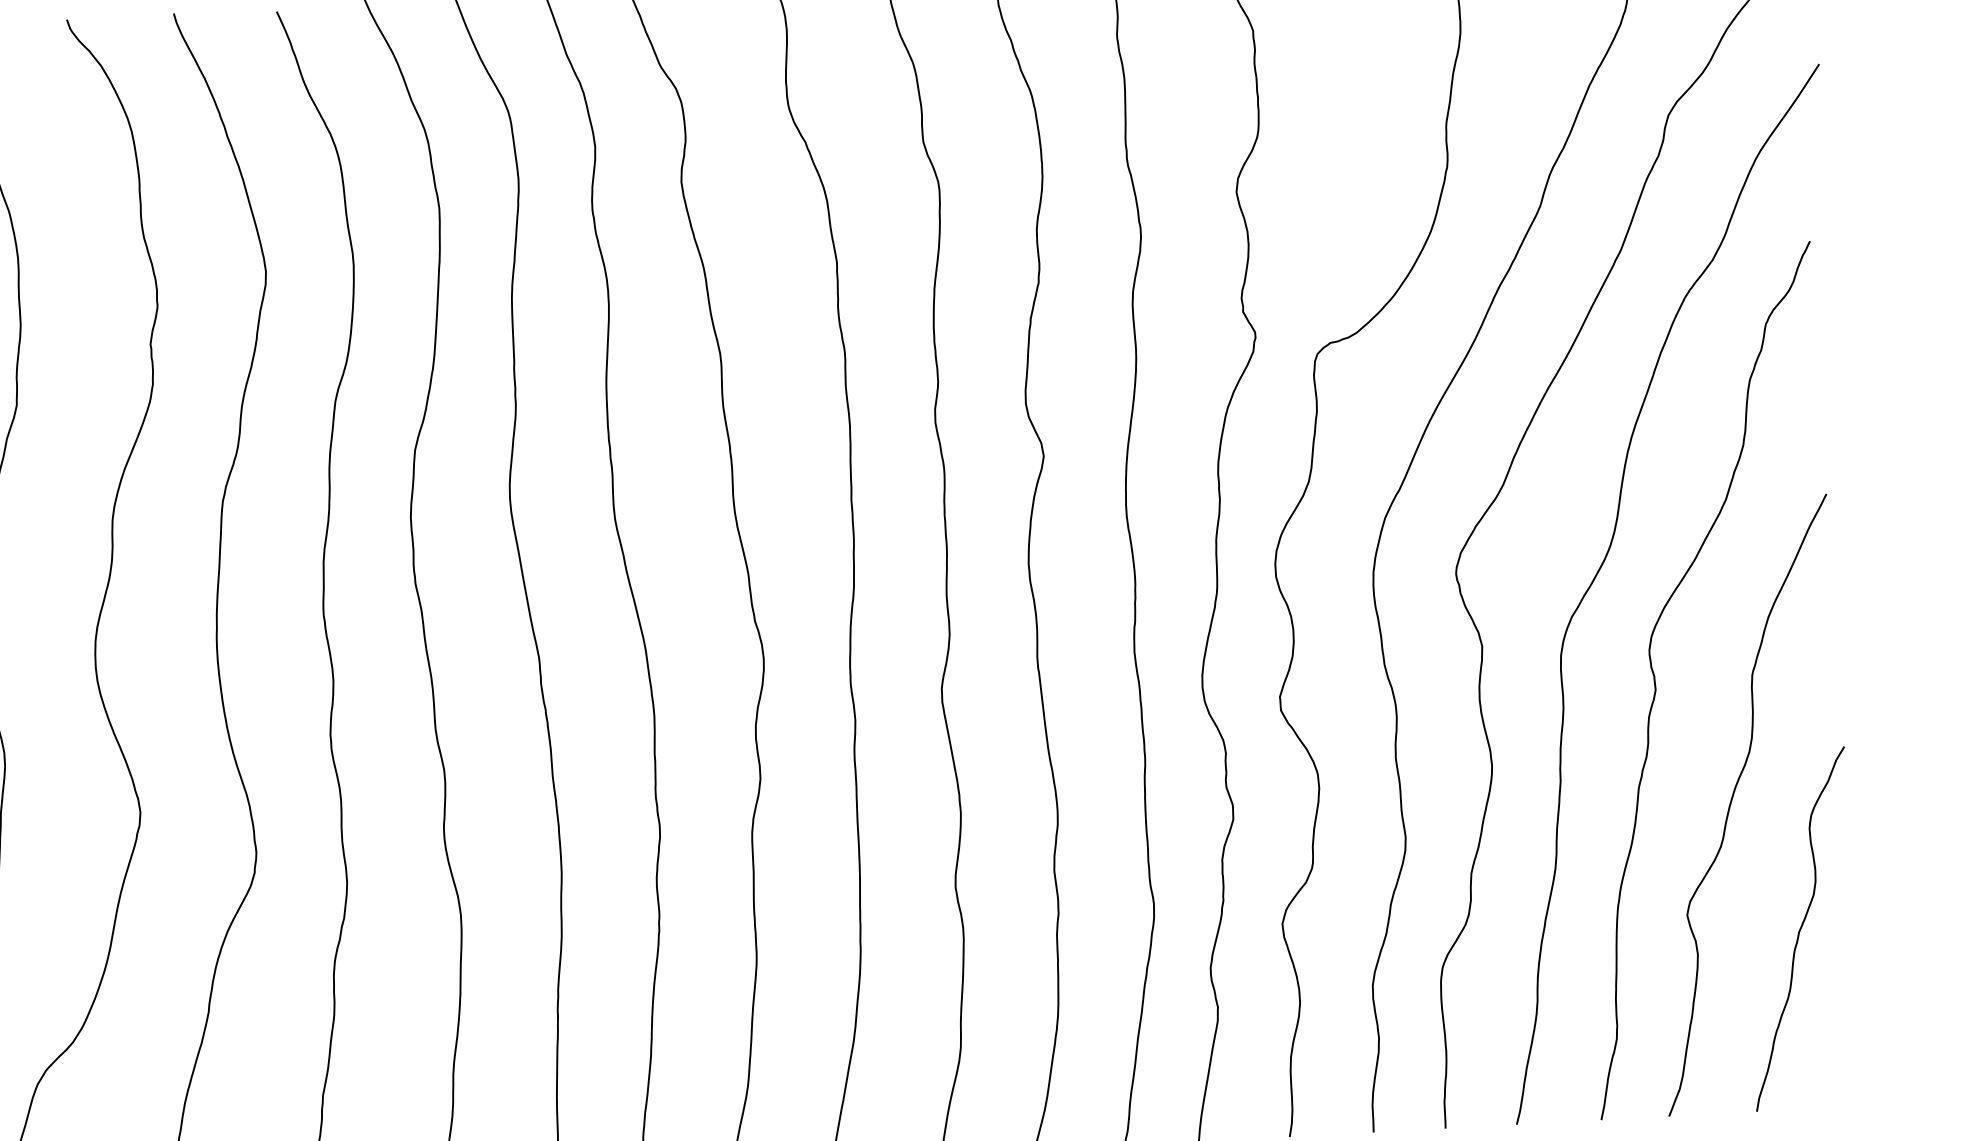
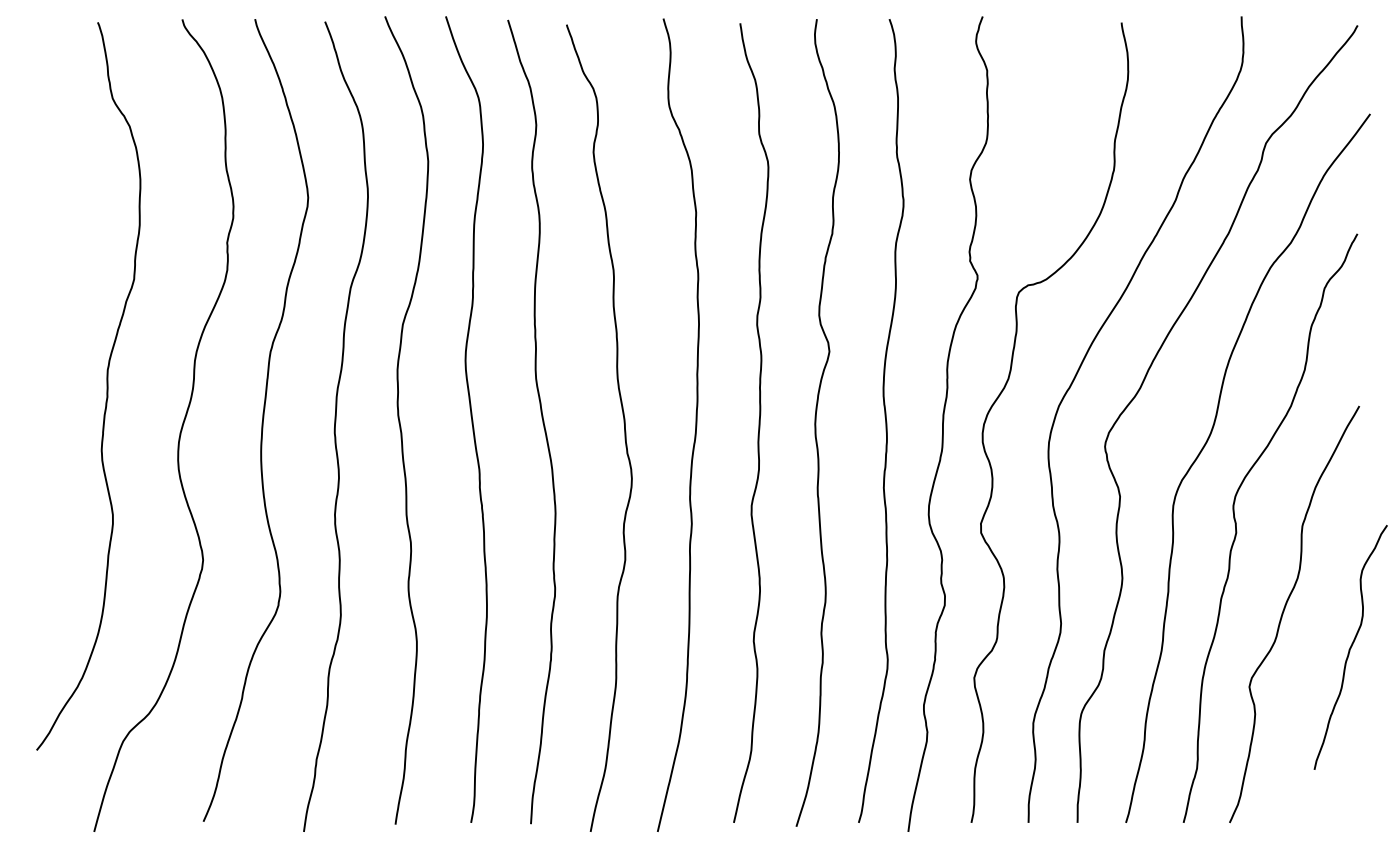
curve: (1800, 929) -> (1350, 647), moved

